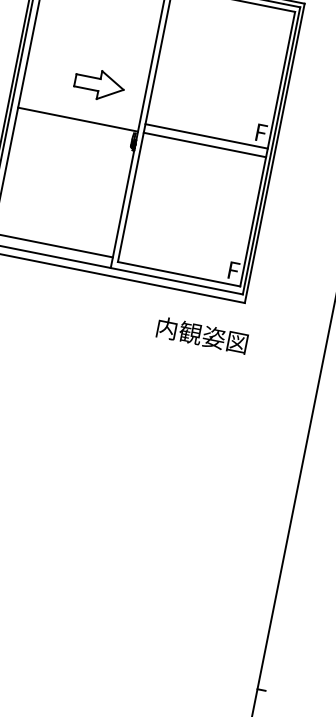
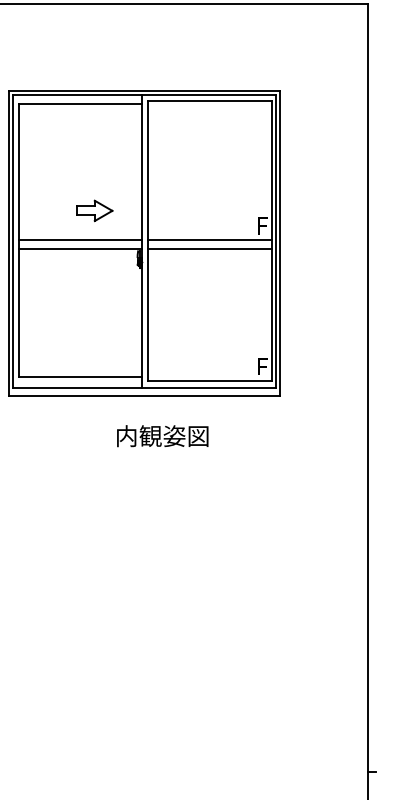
part: (99, 84) -> (94, 210), size x0.71
line: (79, 111) -> (80, 240), added
text: (202, 335) -> (162, 436), moved

